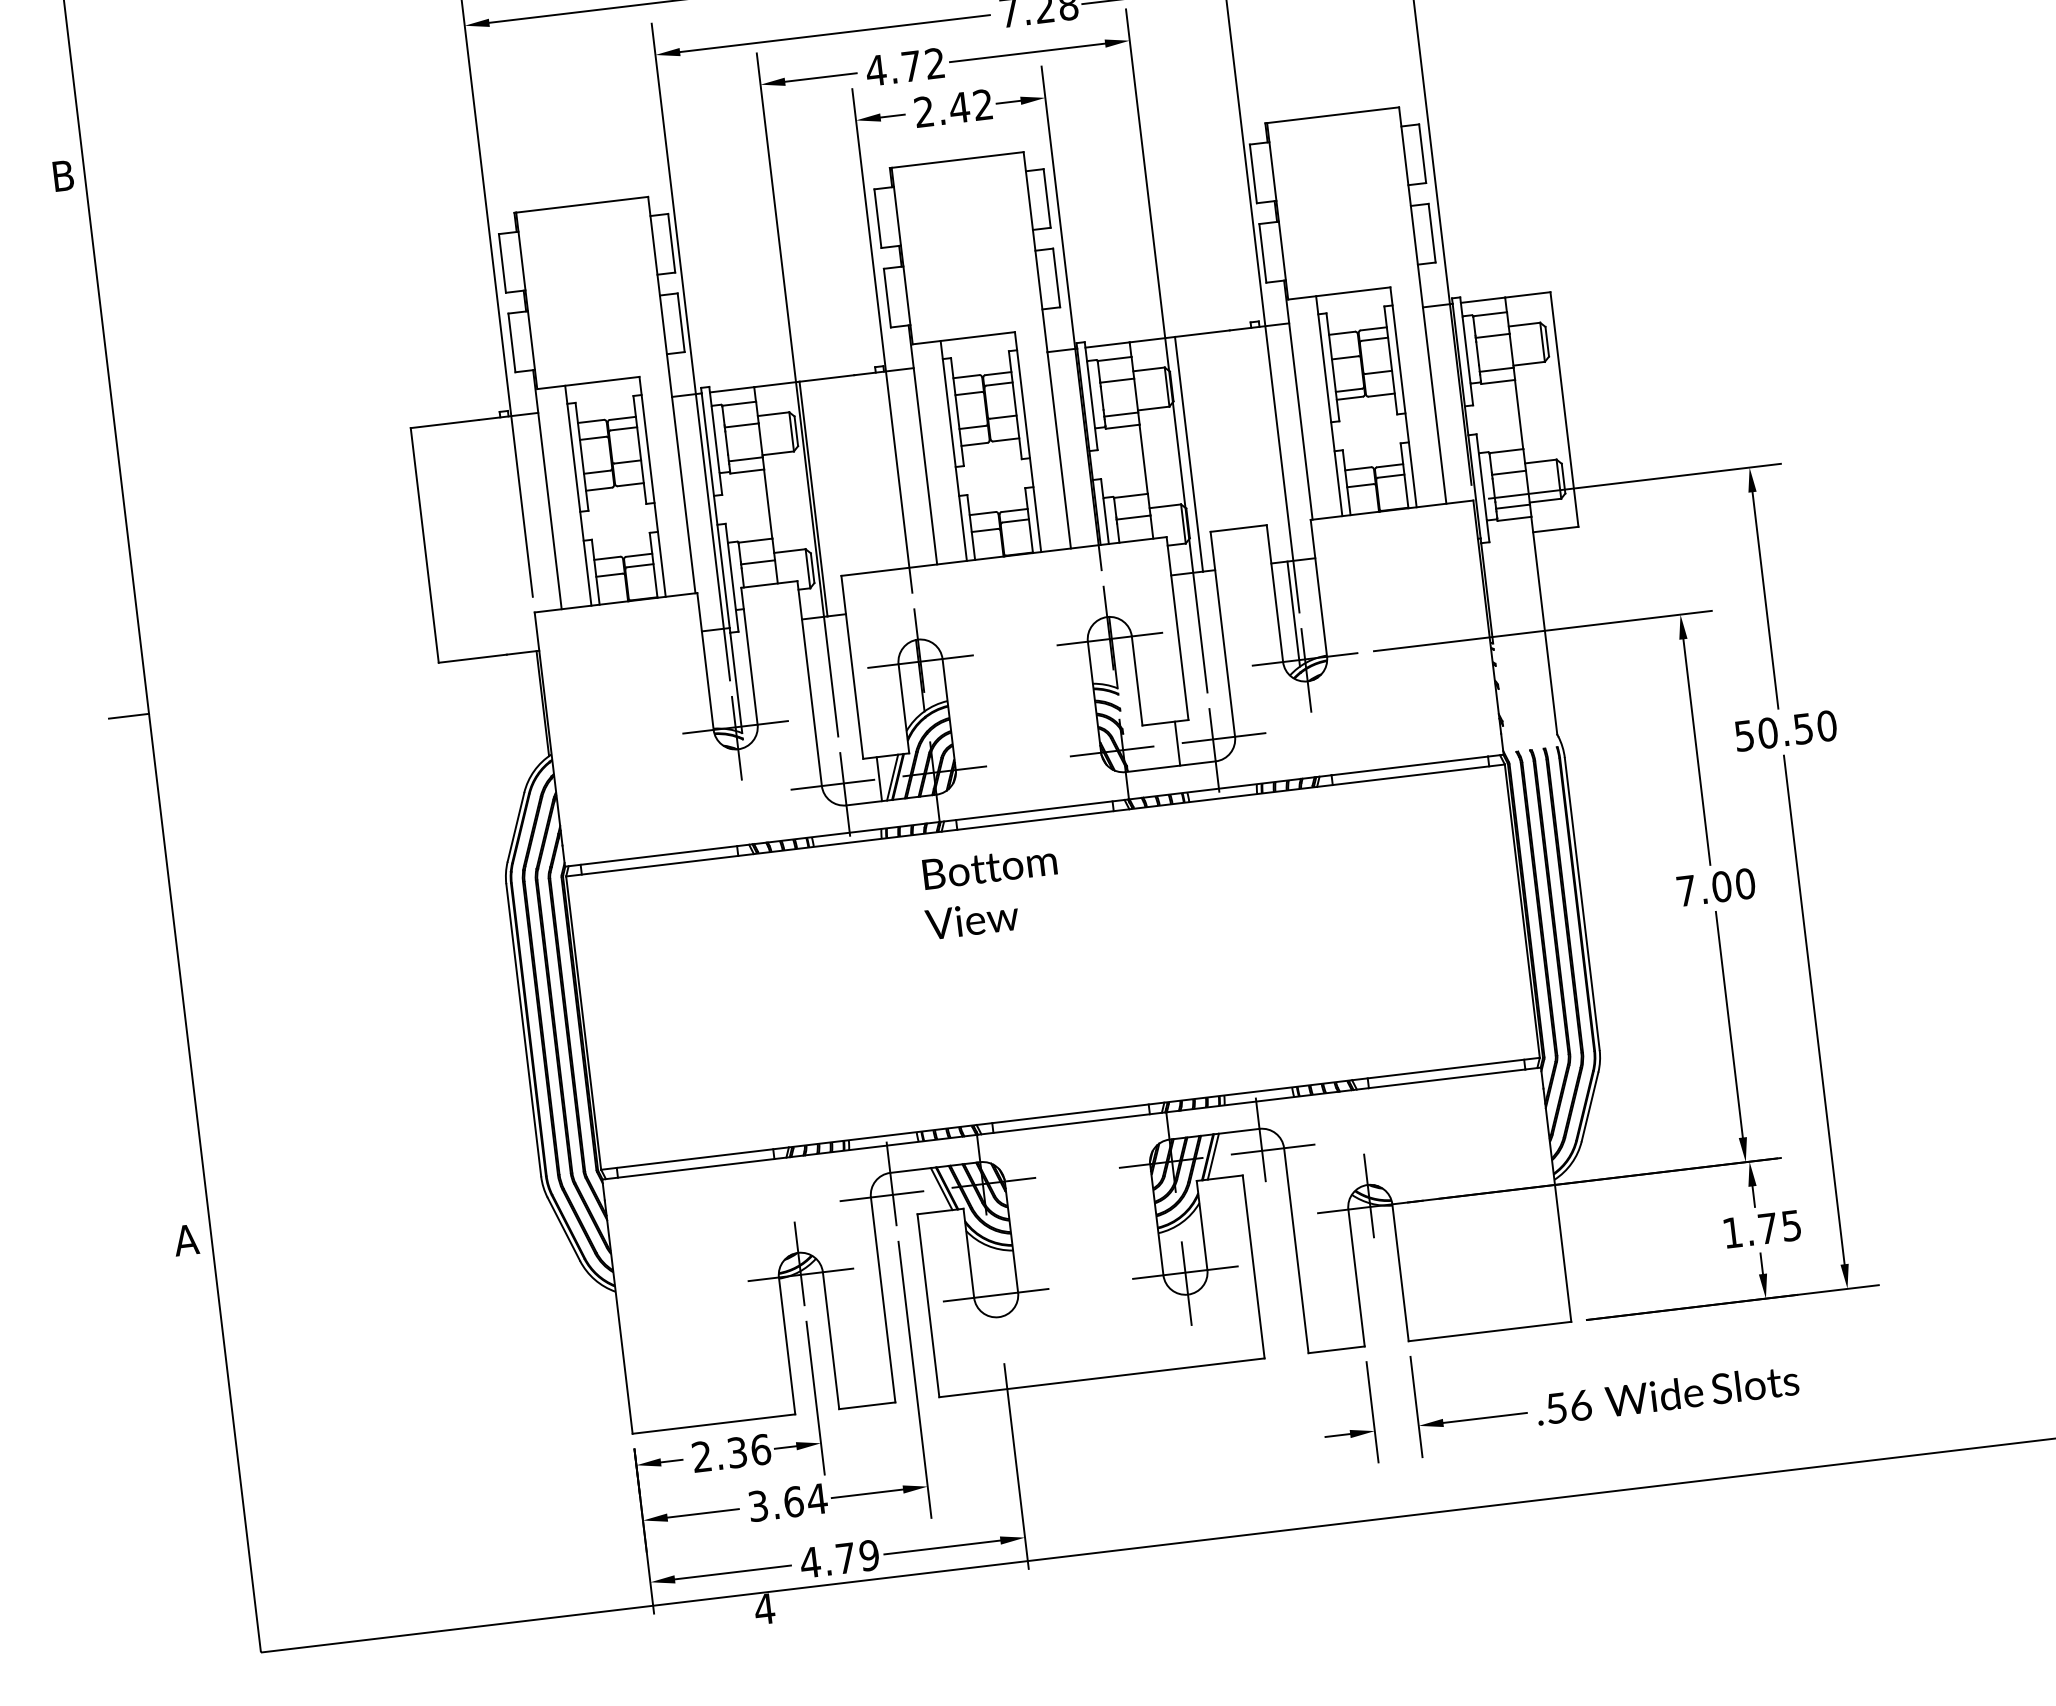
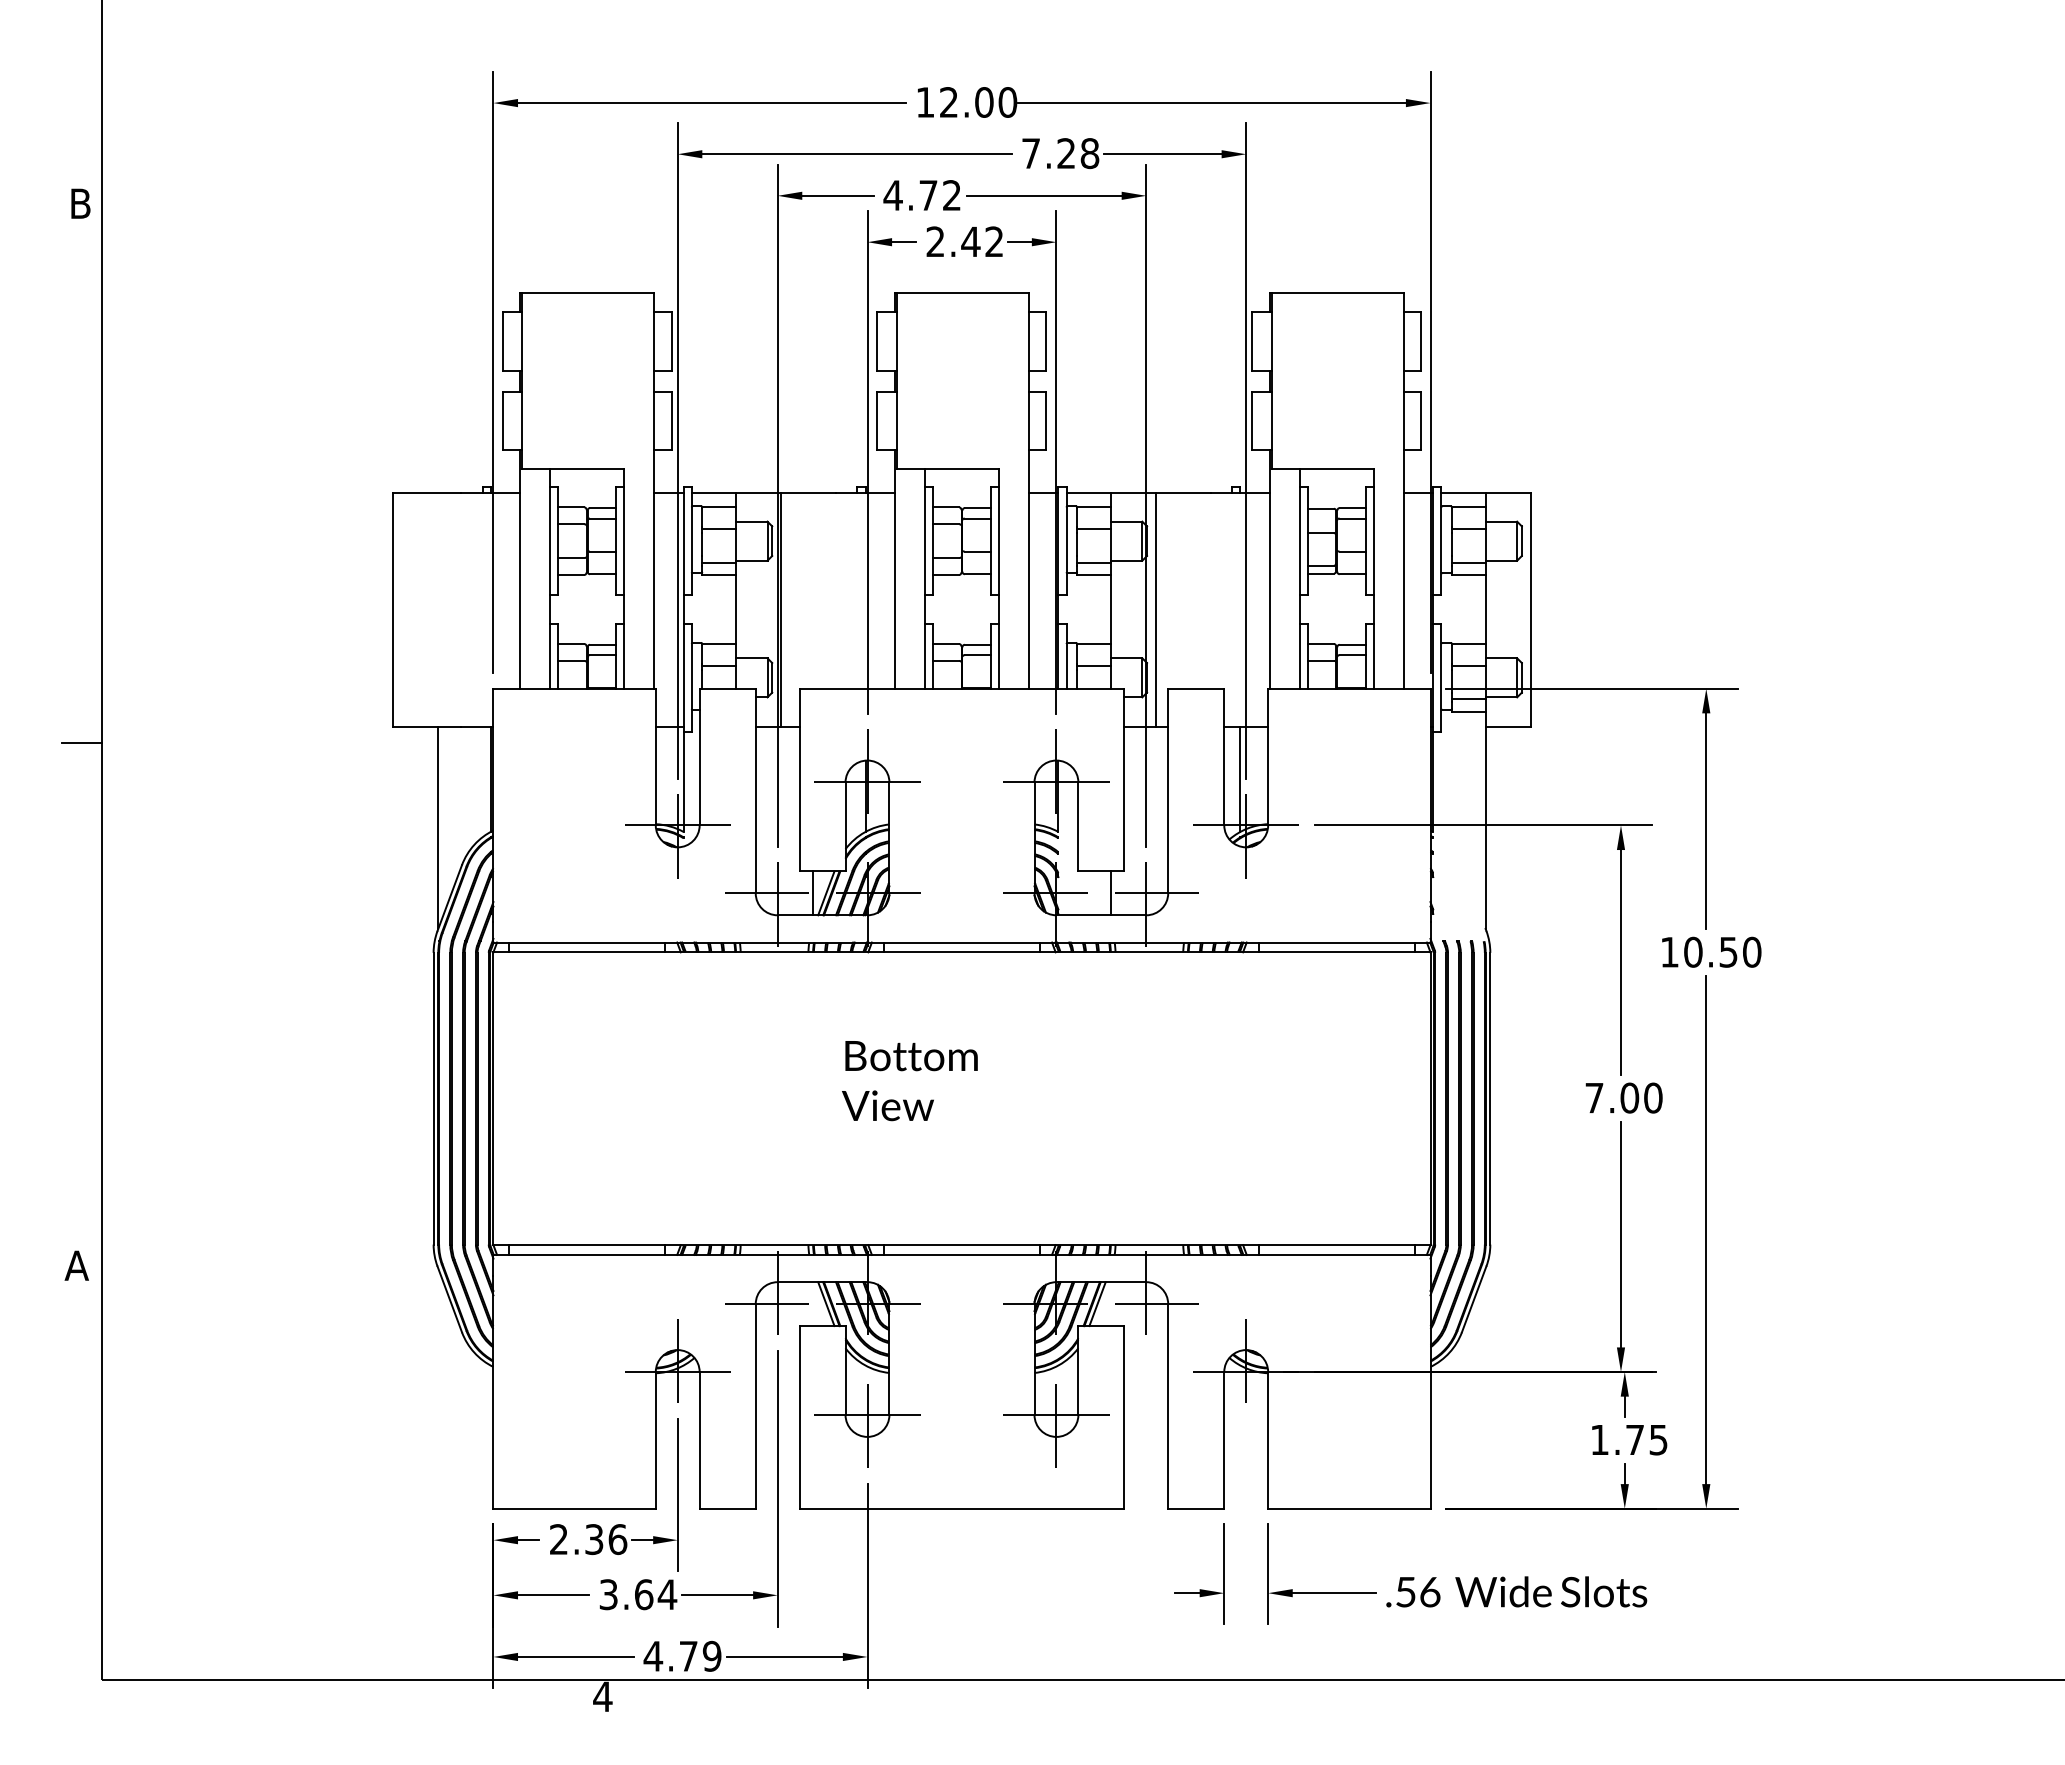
text: (1744, 736) -> (1669, 952), 50.50 -> 10.50
line: (496, 757) -> (438, 827), added
text: (990, 893) -> (909, 1081), moved
line: (997, 1305) -> (867, 1425), added

